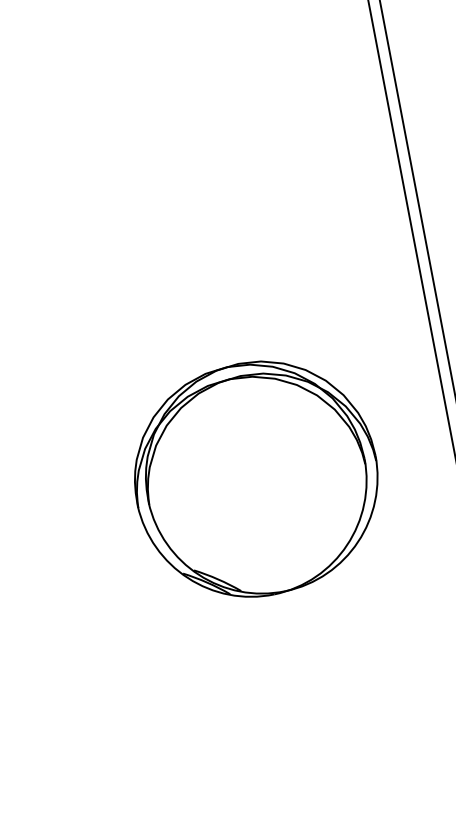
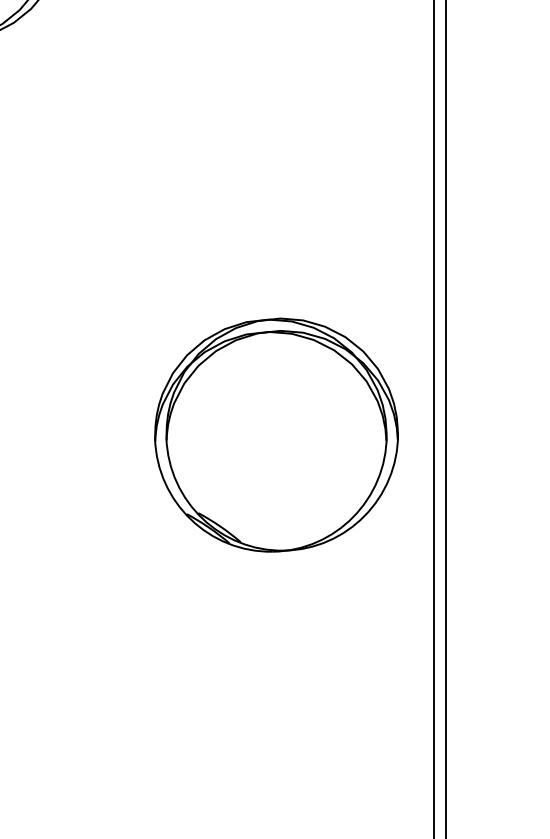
part: (256, 478) -> (276, 434), moved

